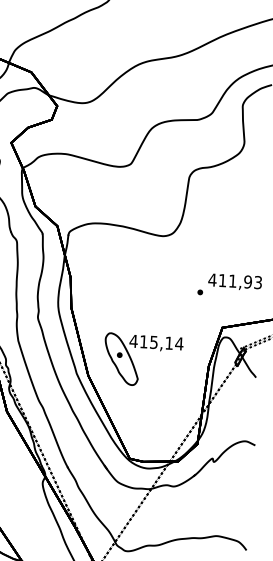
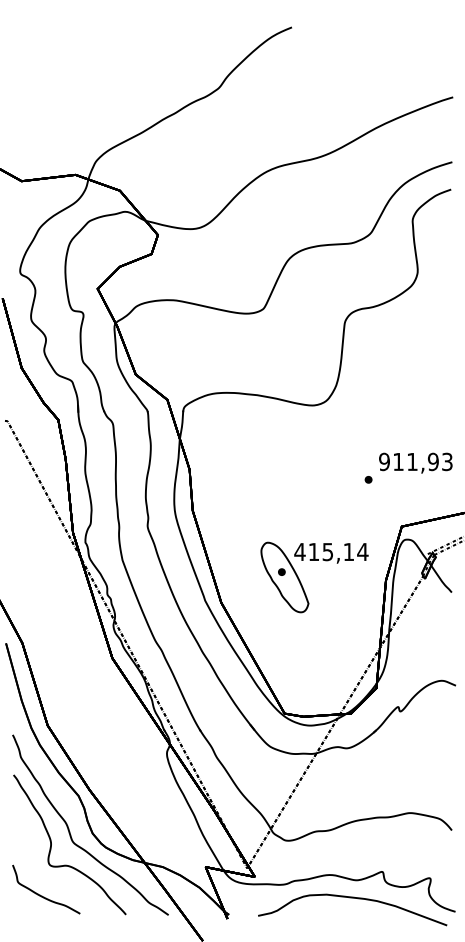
text: (212, 279) -> (384, 461), 411,93 -> 911,93
part: (134, 364) -> (302, 584), moved

